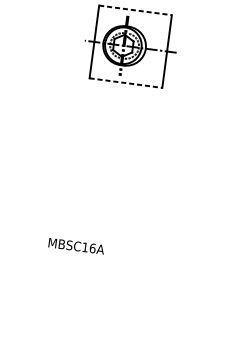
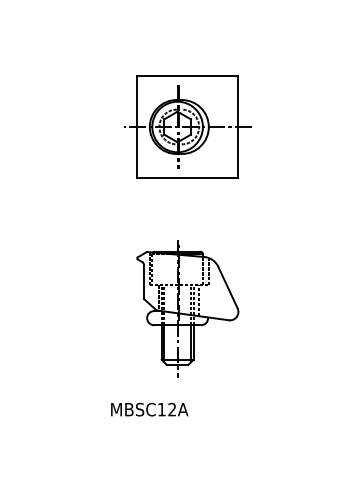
line: (135, 10) -> (187, 76), dashed -> solid
line: (125, 82) -> (187, 177), dashed -> solid
part: (113, 177) -> (187, 308), added
text: (92, 248) -> (172, 409), MBSC16A -> MBSC12A

